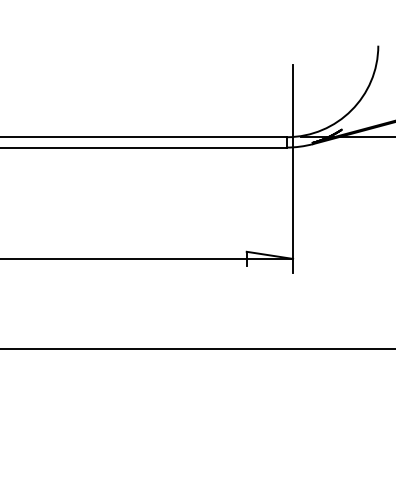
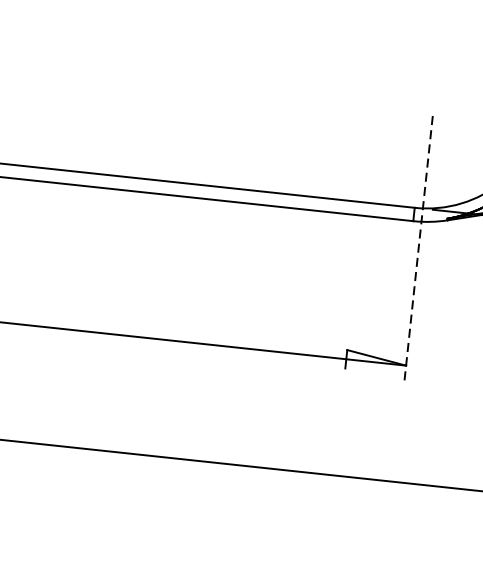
line: (293, 169) -> (418, 250), solid -> dashed

